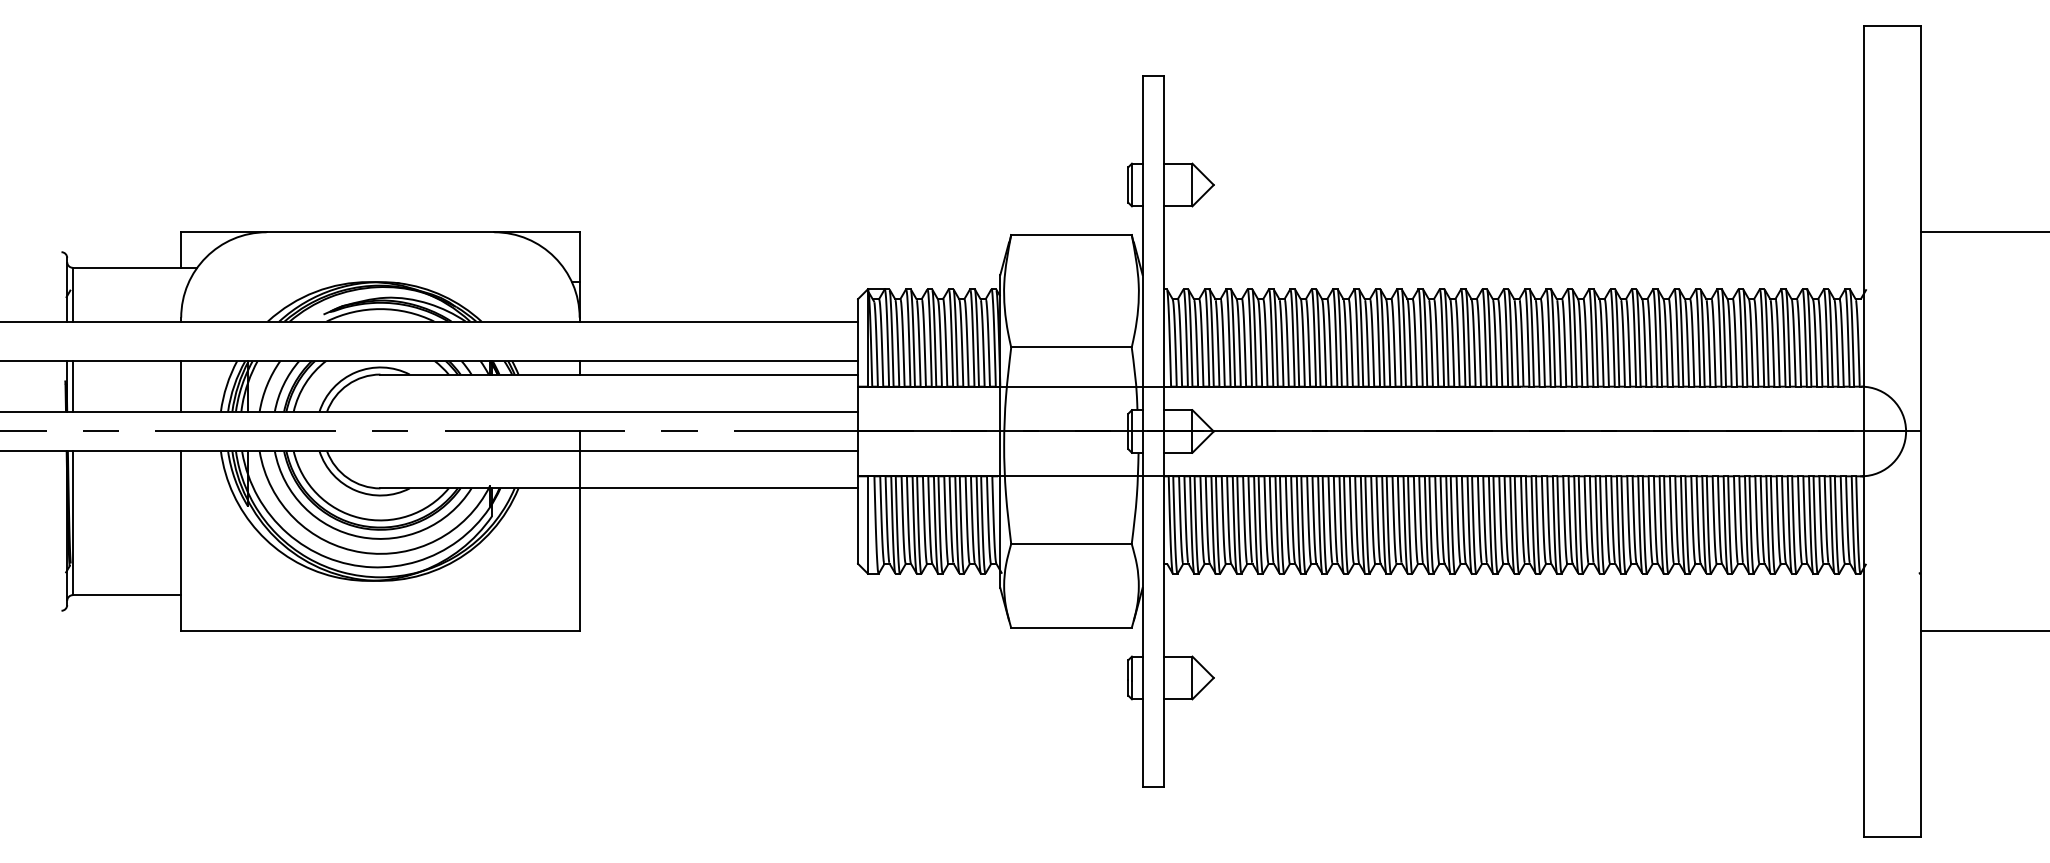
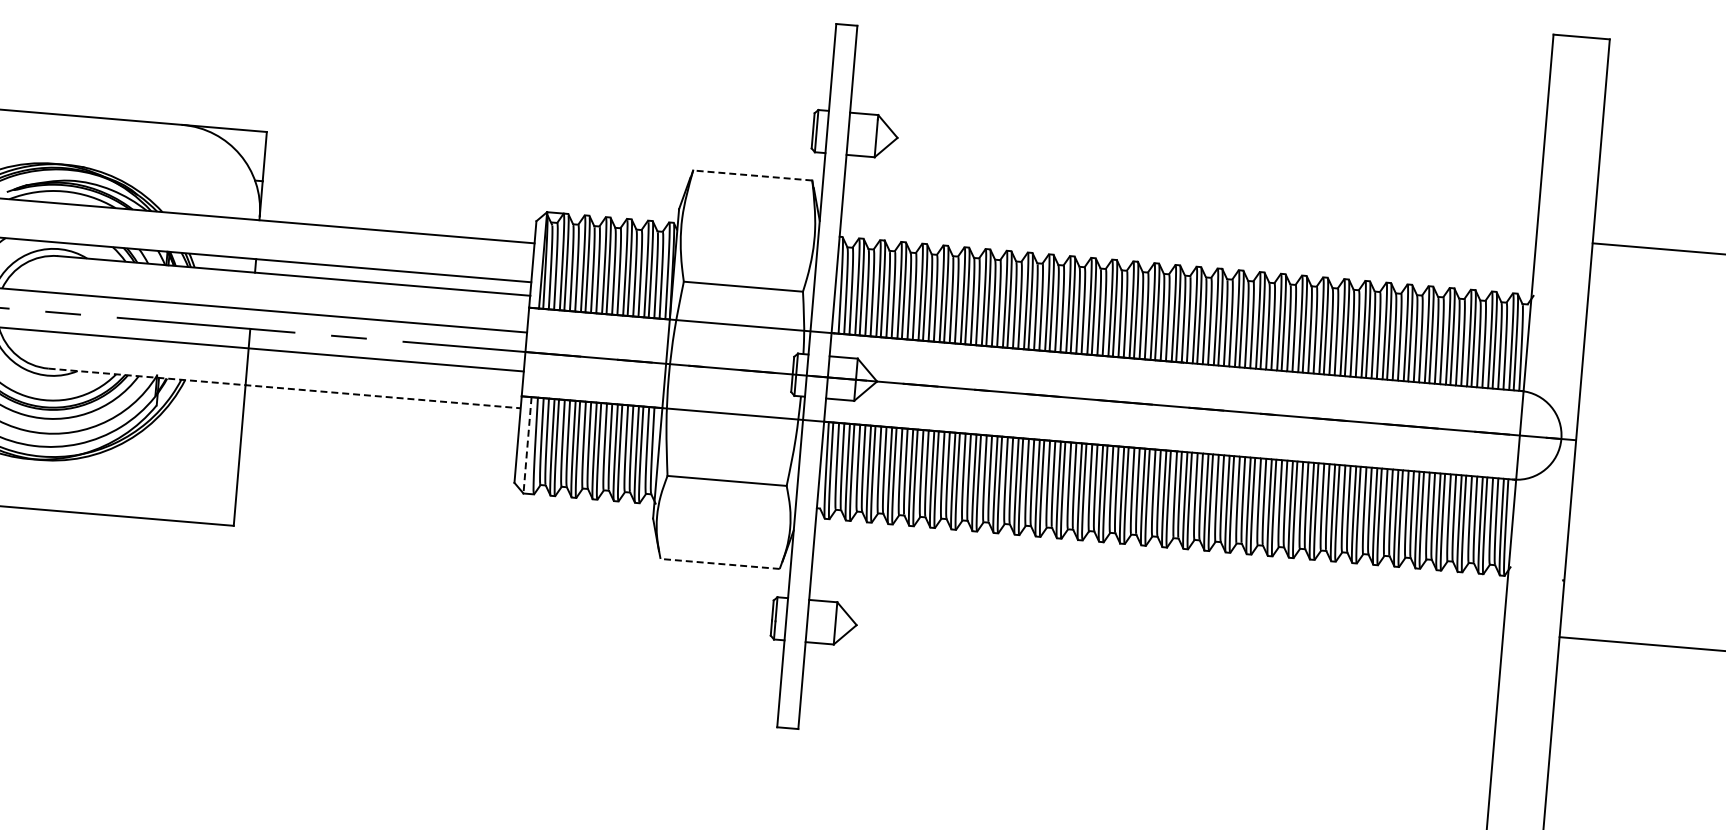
line: (1070, 235) -> (751, 175), solid -> dashed
line: (619, 488) -> (284, 388), solid -> dashed
line: (868, 525) -> (528, 445), solid -> dashed
line: (1070, 627) -> (719, 563), solid -> dashed

